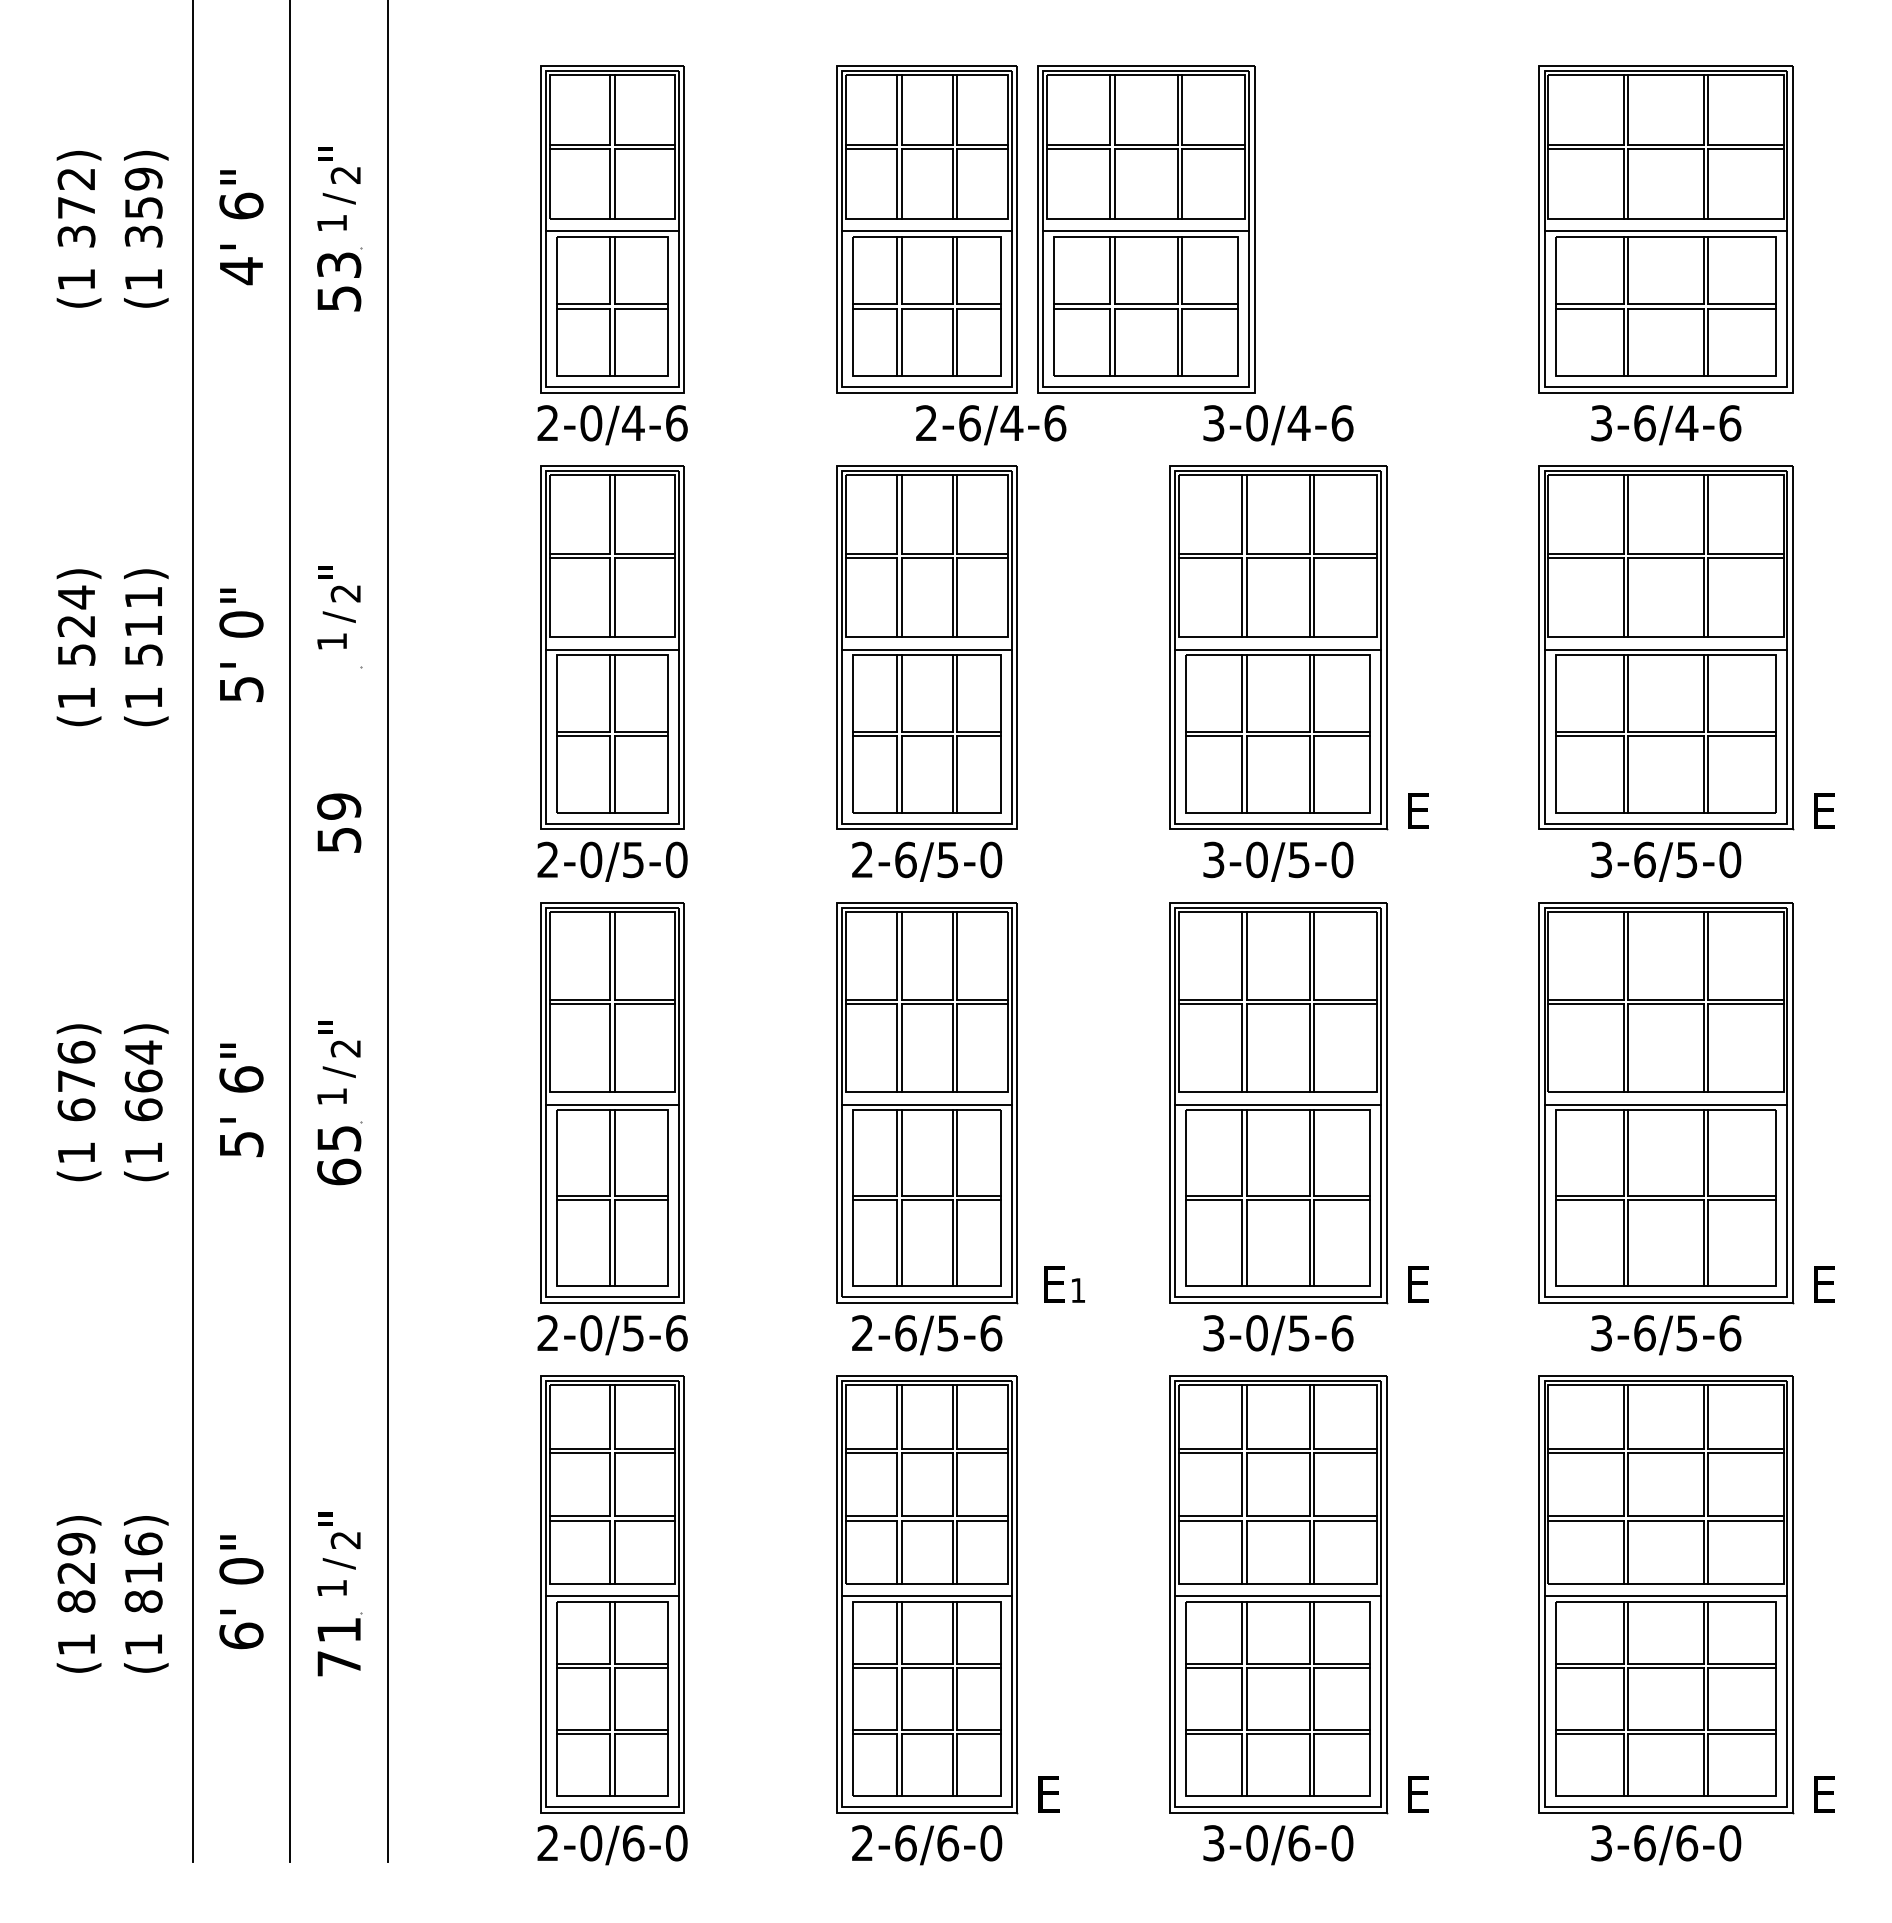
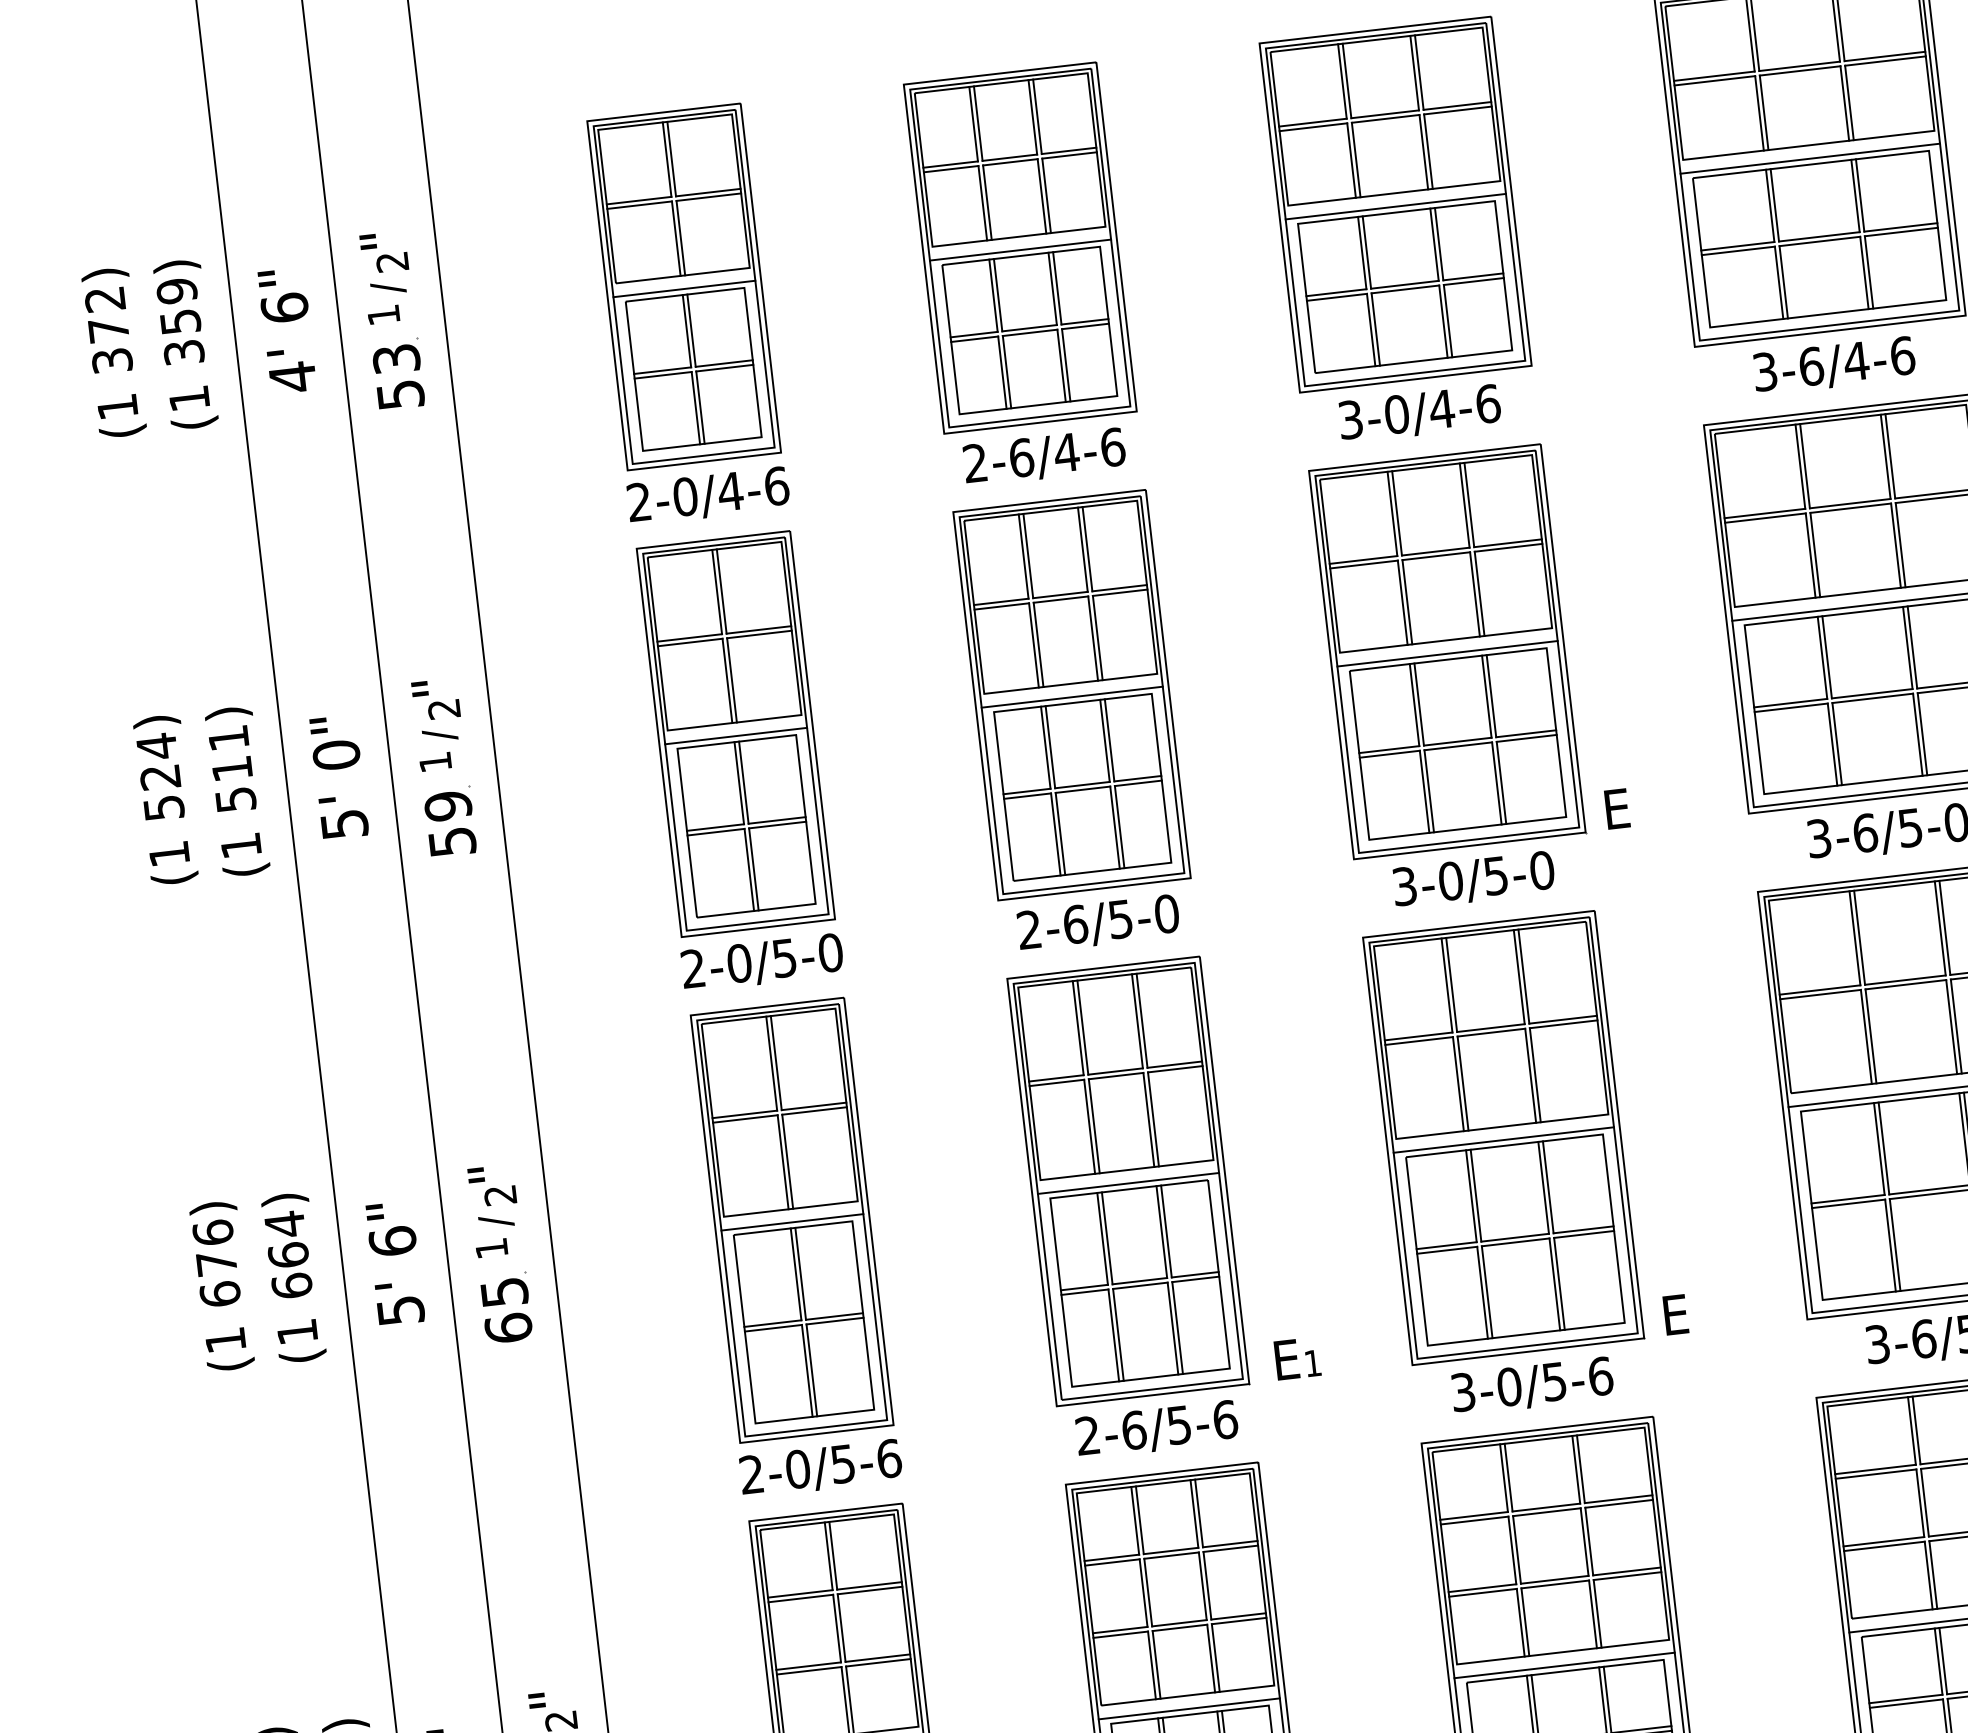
part: (1146, 229) -> (1395, 204), moved
text: (991, 425) -> (1045, 457), moved
text: (339, 822) -> (450, 823), moved

